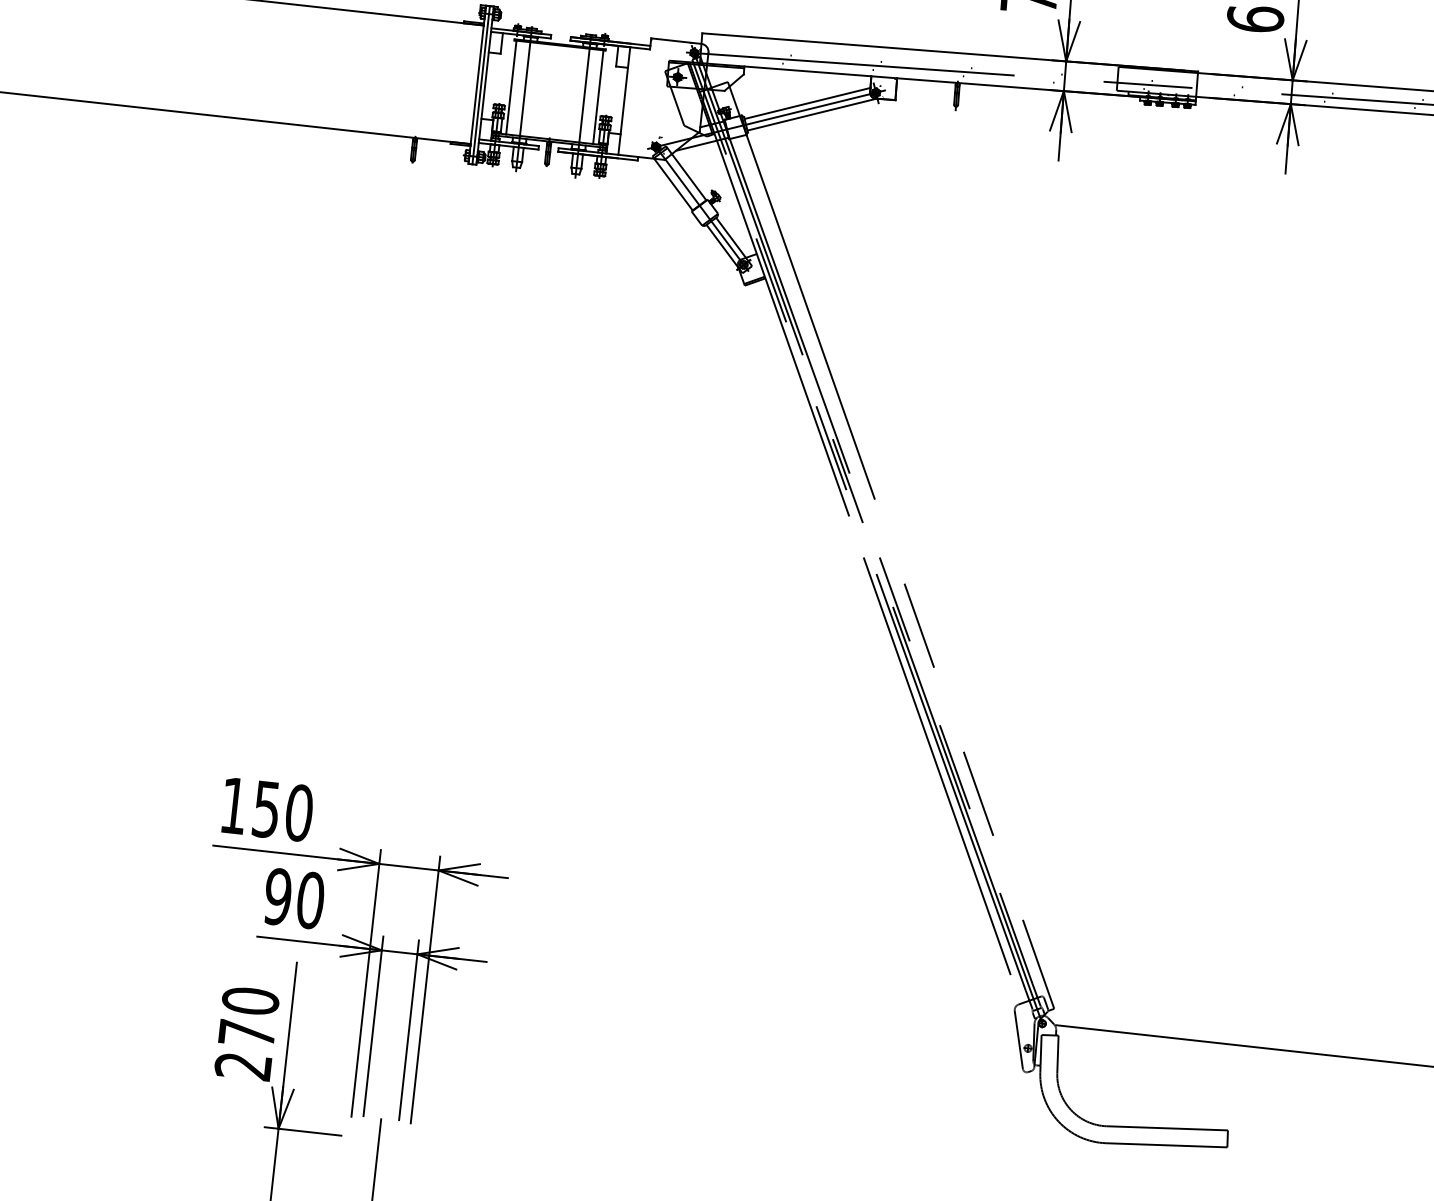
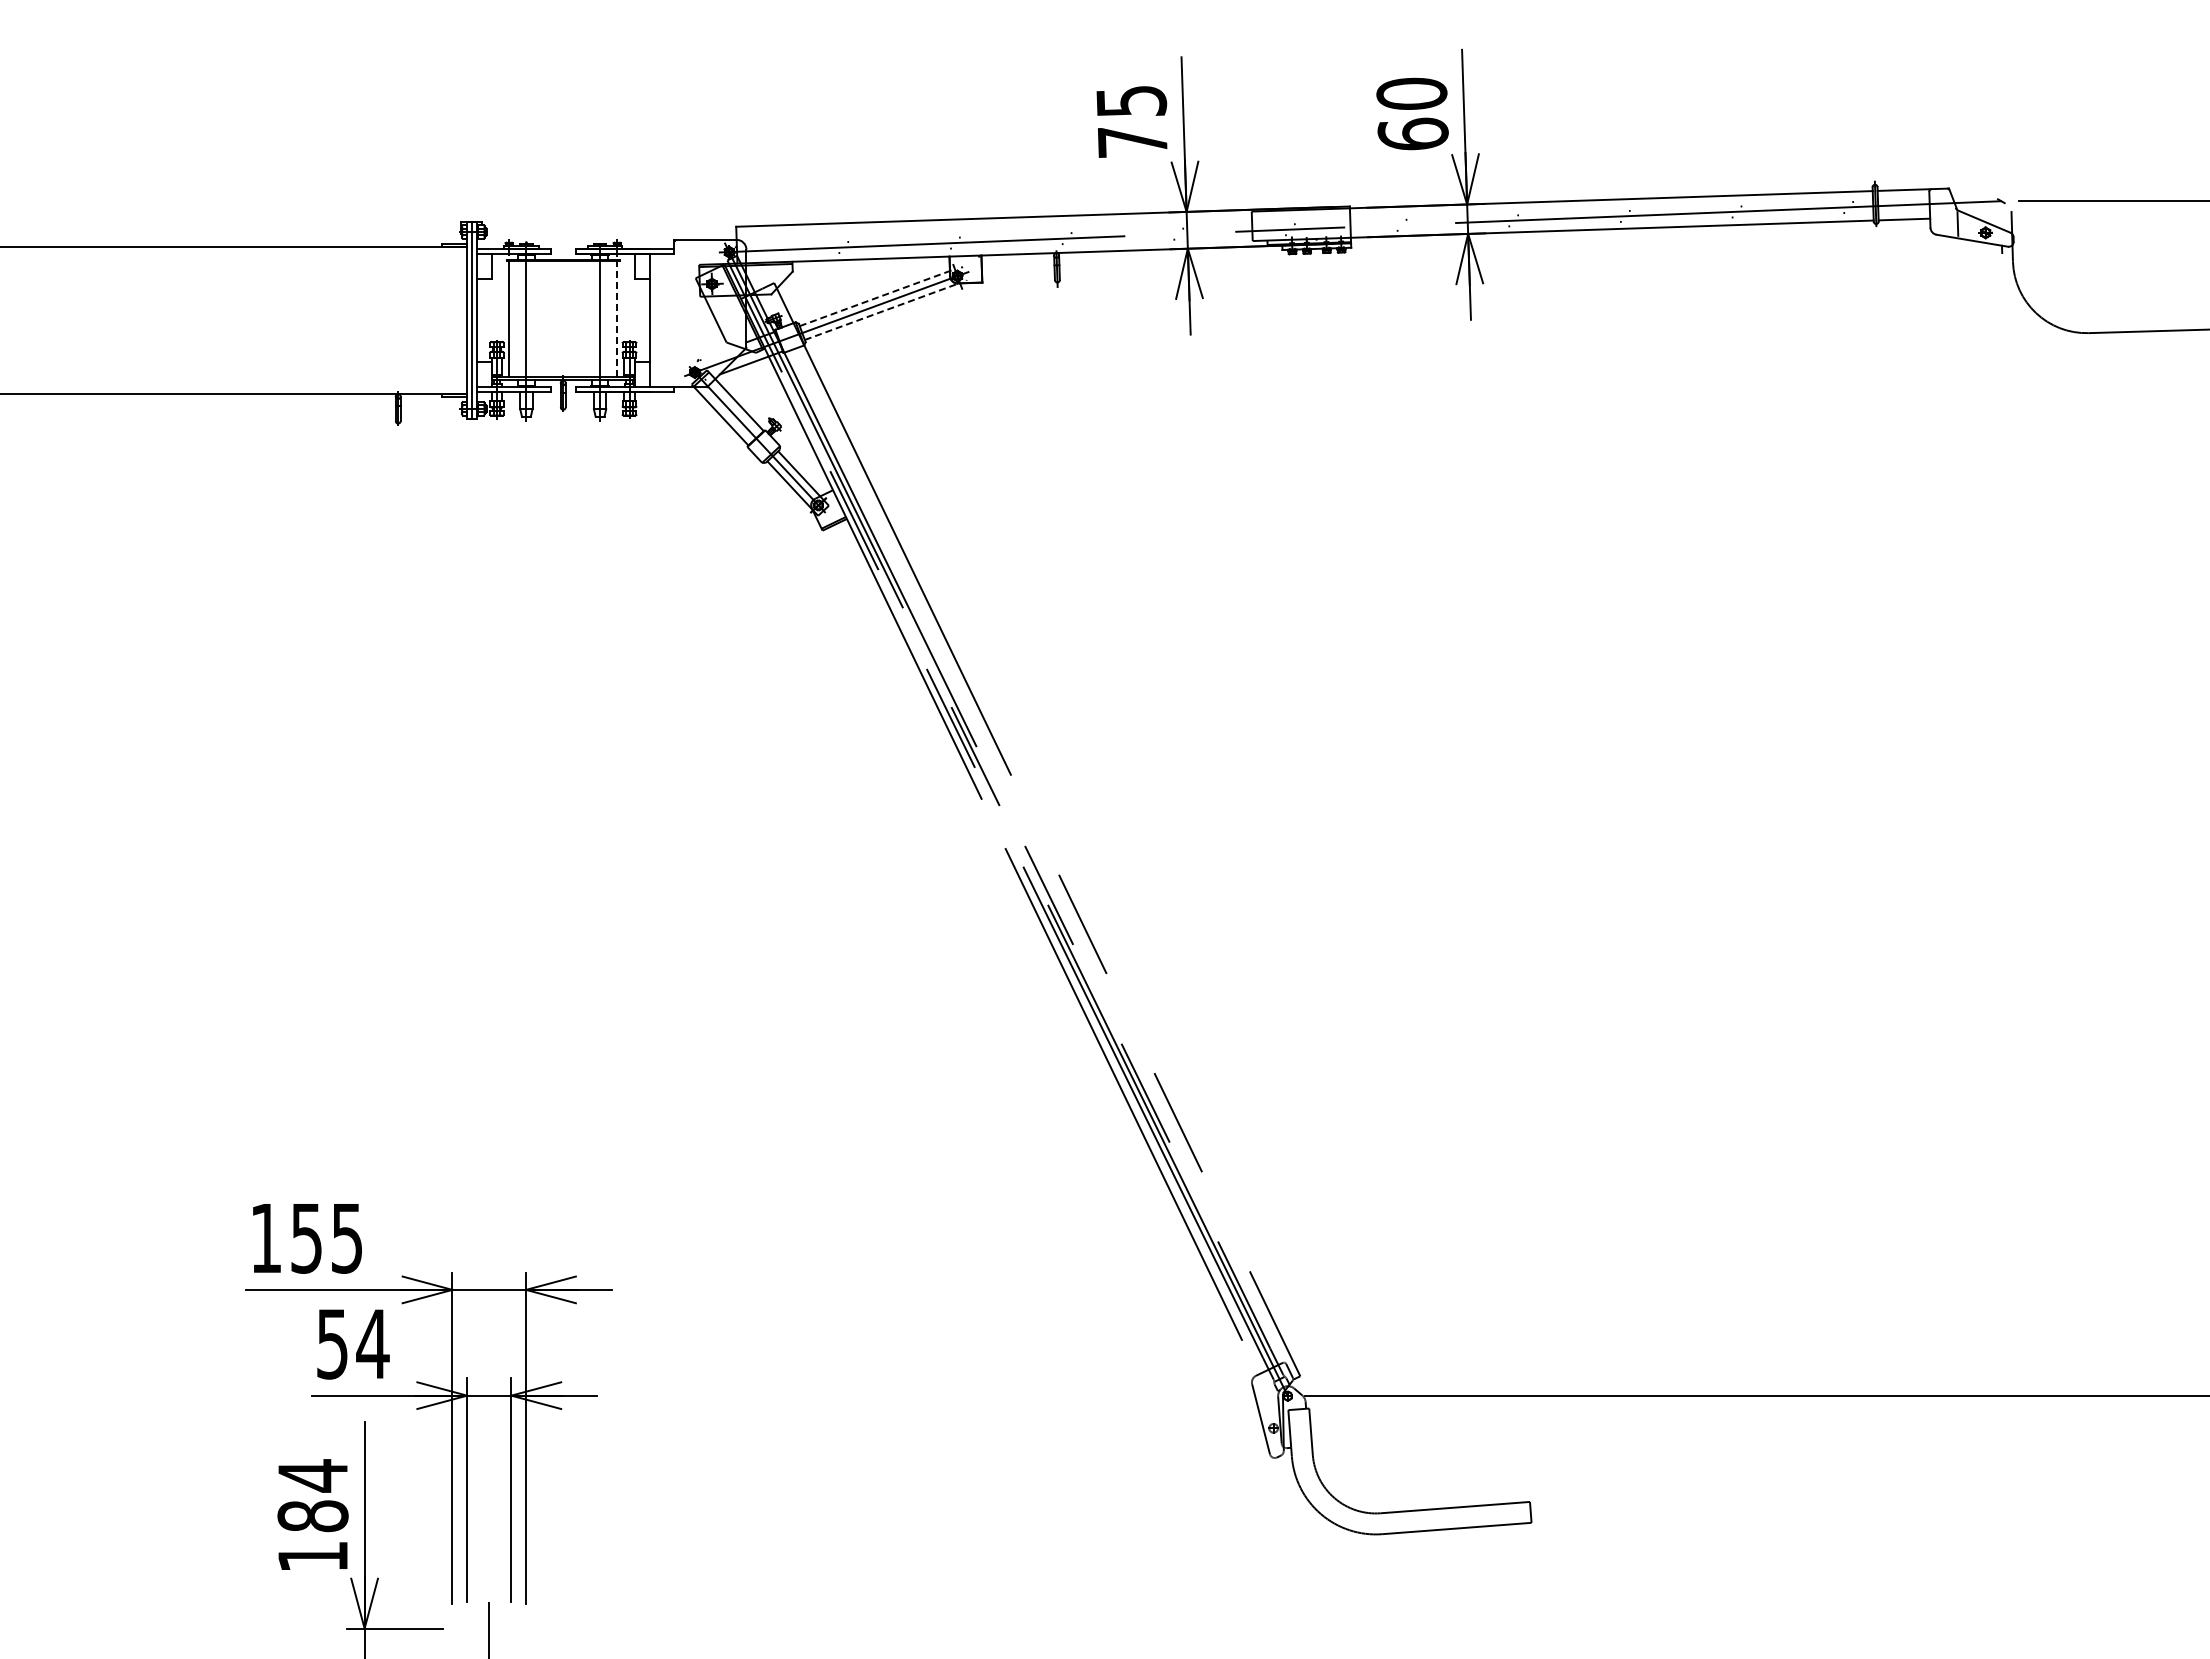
line: (598, 96) -> (617, 318), solid -> dashed
line: (808, 103) -> (875, 298), solid -> dashed
line: (812, 114) -> (882, 311), solid -> dashed
text: (299, 812) -> (347, 1237), 150 -> 155
text: (294, 898) -> (352, 1343), 90 -> 54
text: (246, 1033) -> (312, 1515), 270 -> 184

